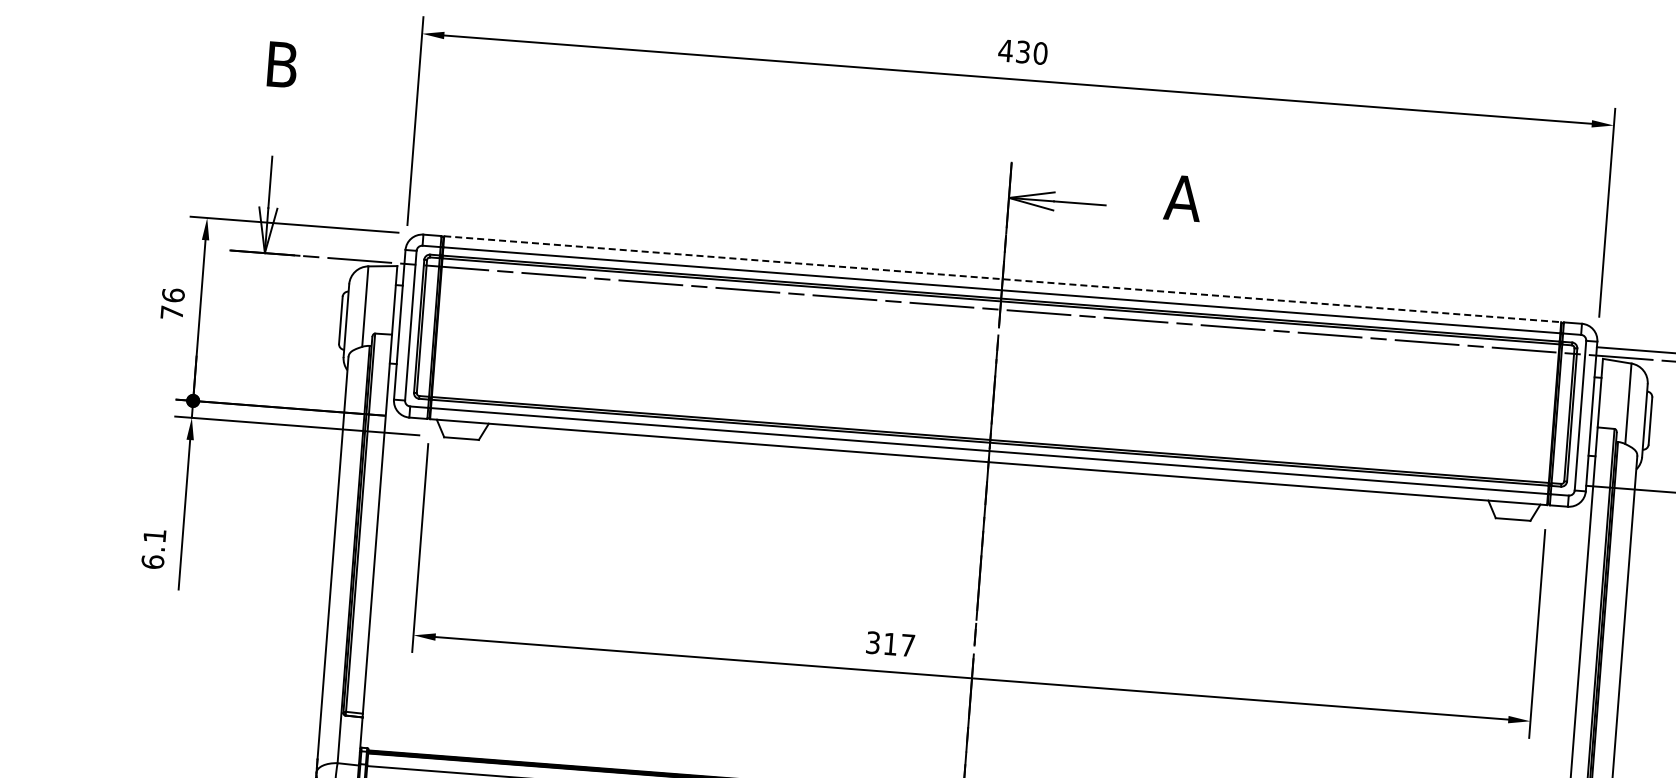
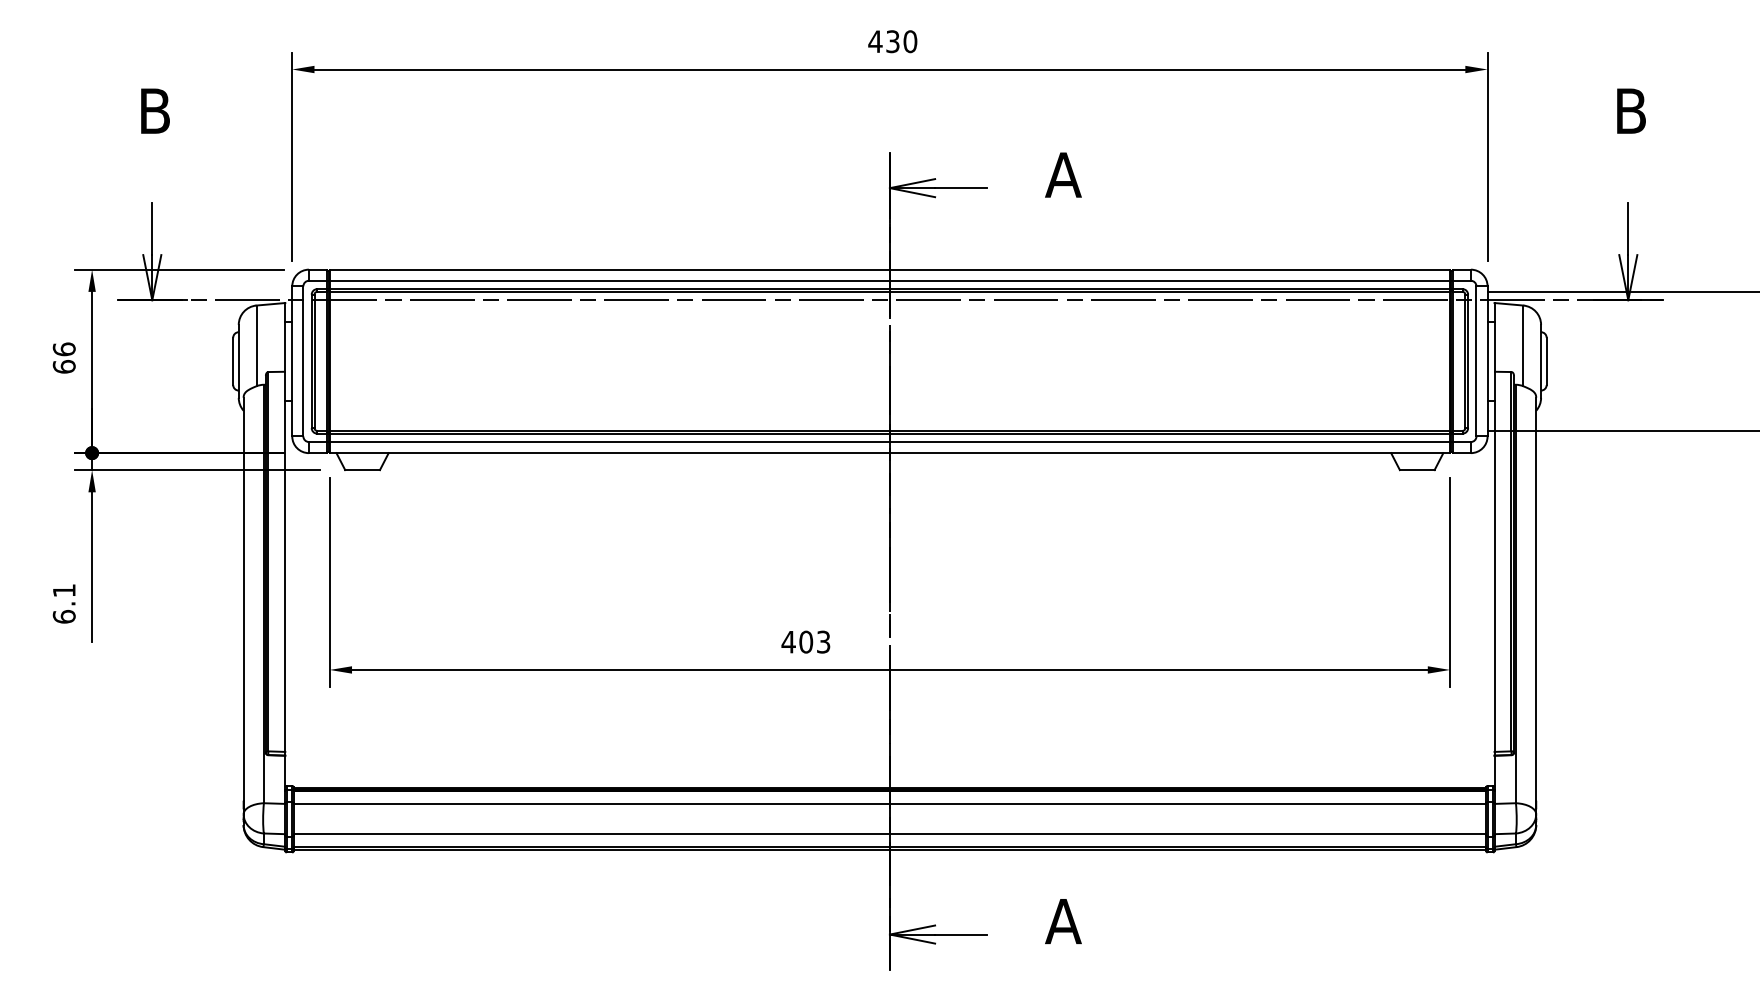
line: (1003, 279) -> (890, 269), dashed -> solid
text: (171, 312) -> (63, 366), 76 -> 66
text: (889, 643) -> (805, 641), 317 -> 403

